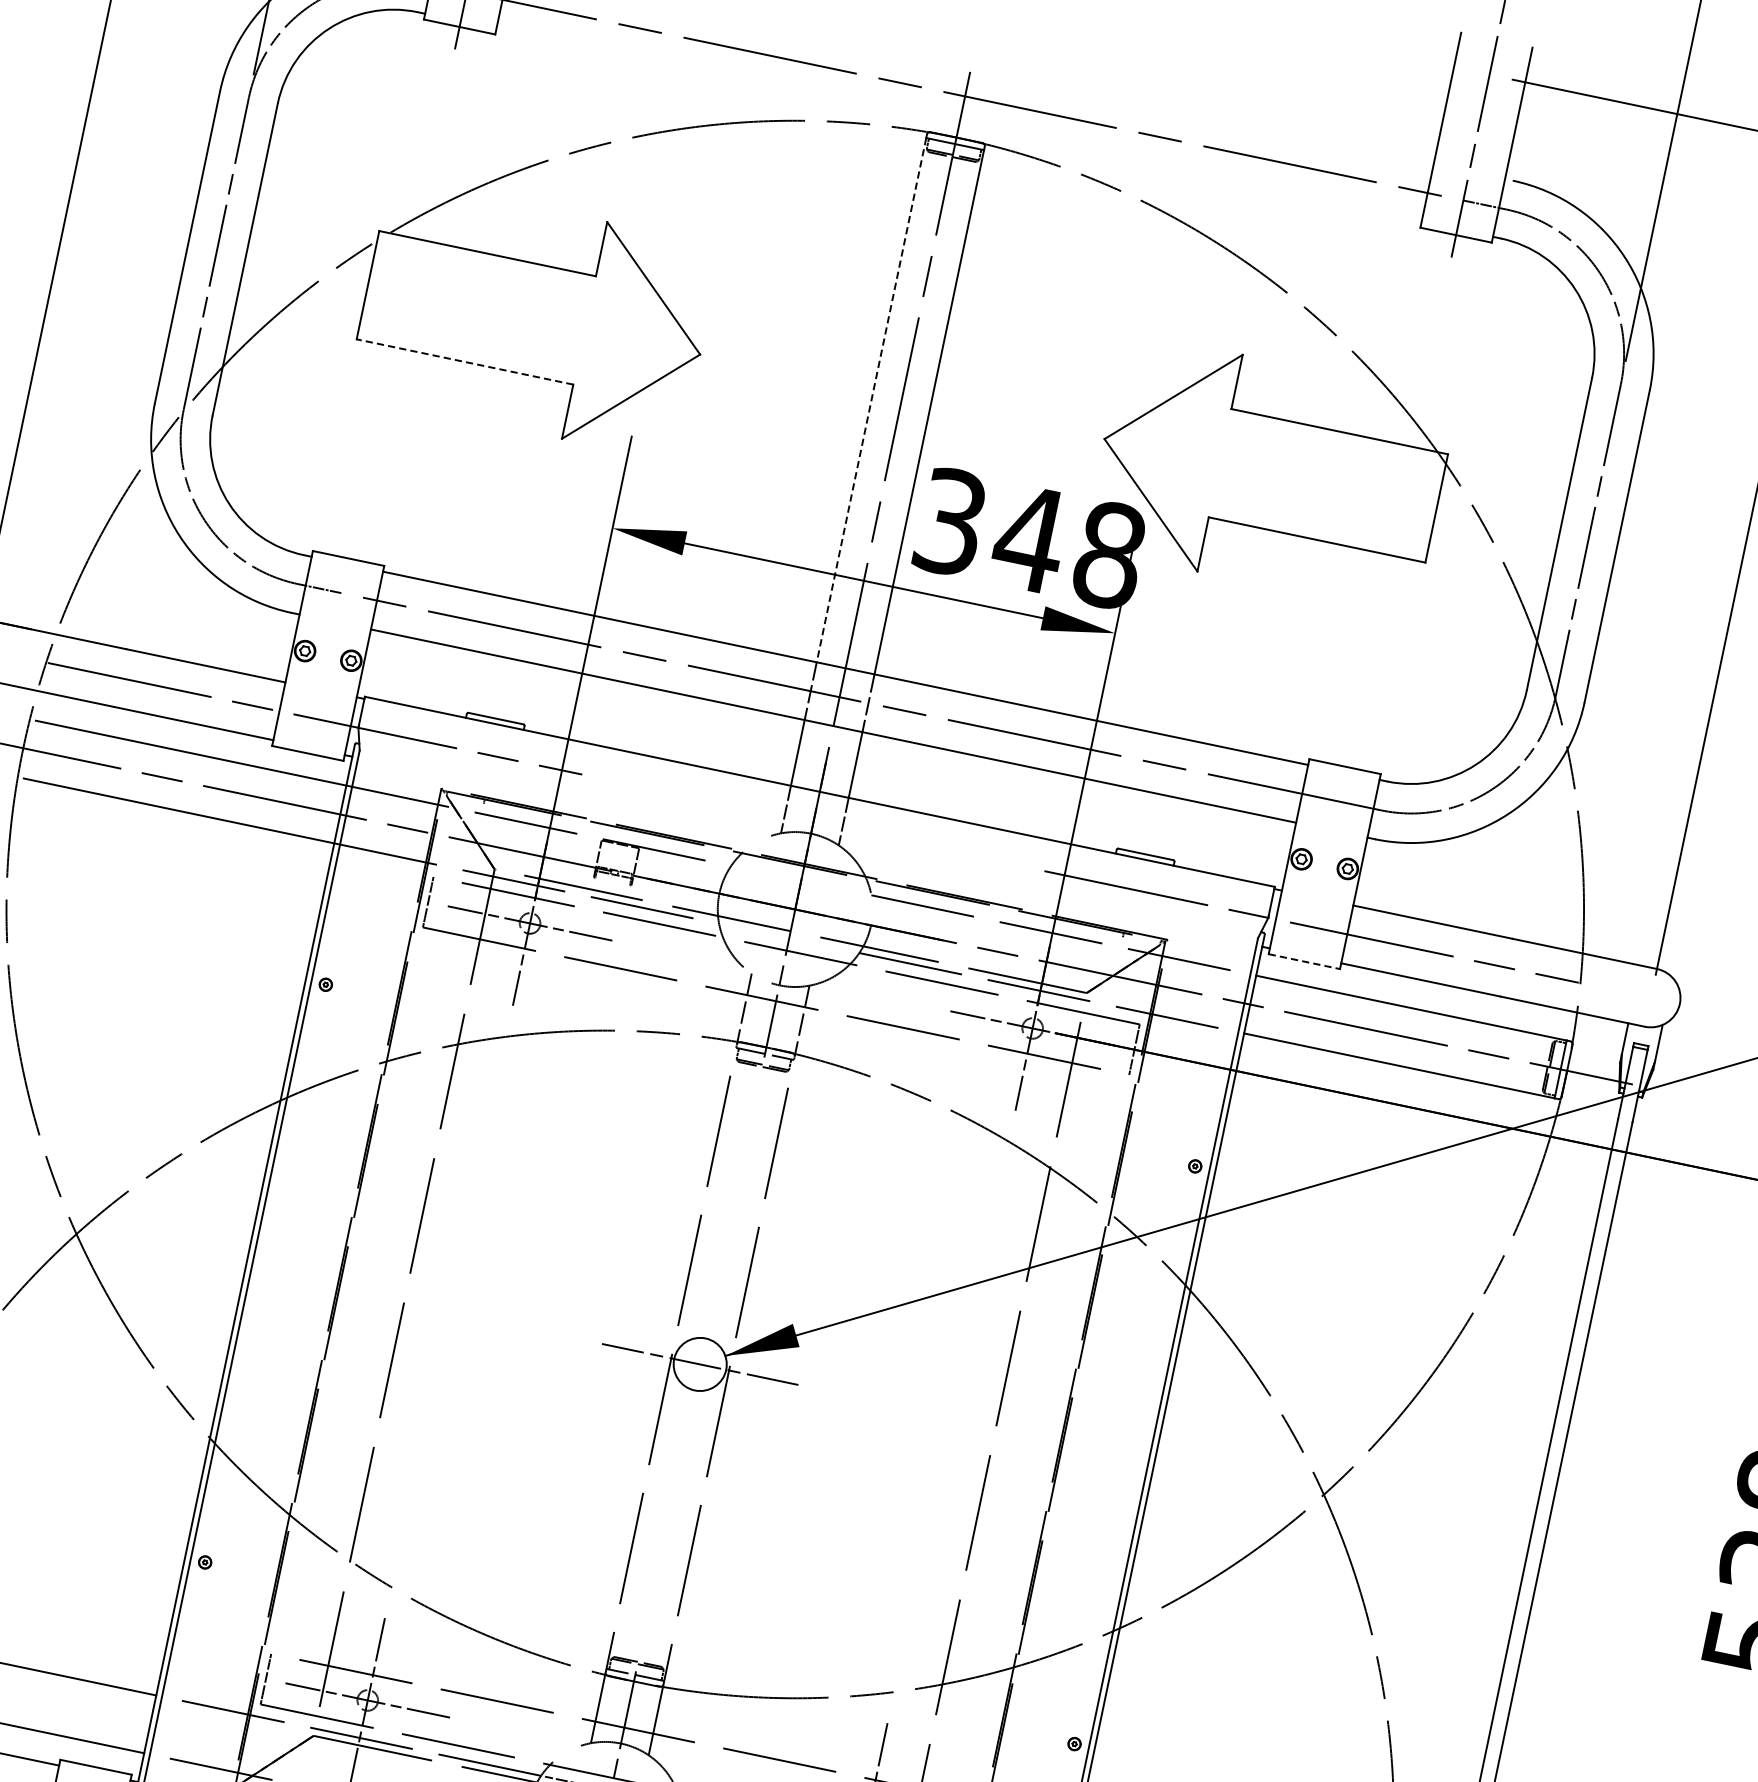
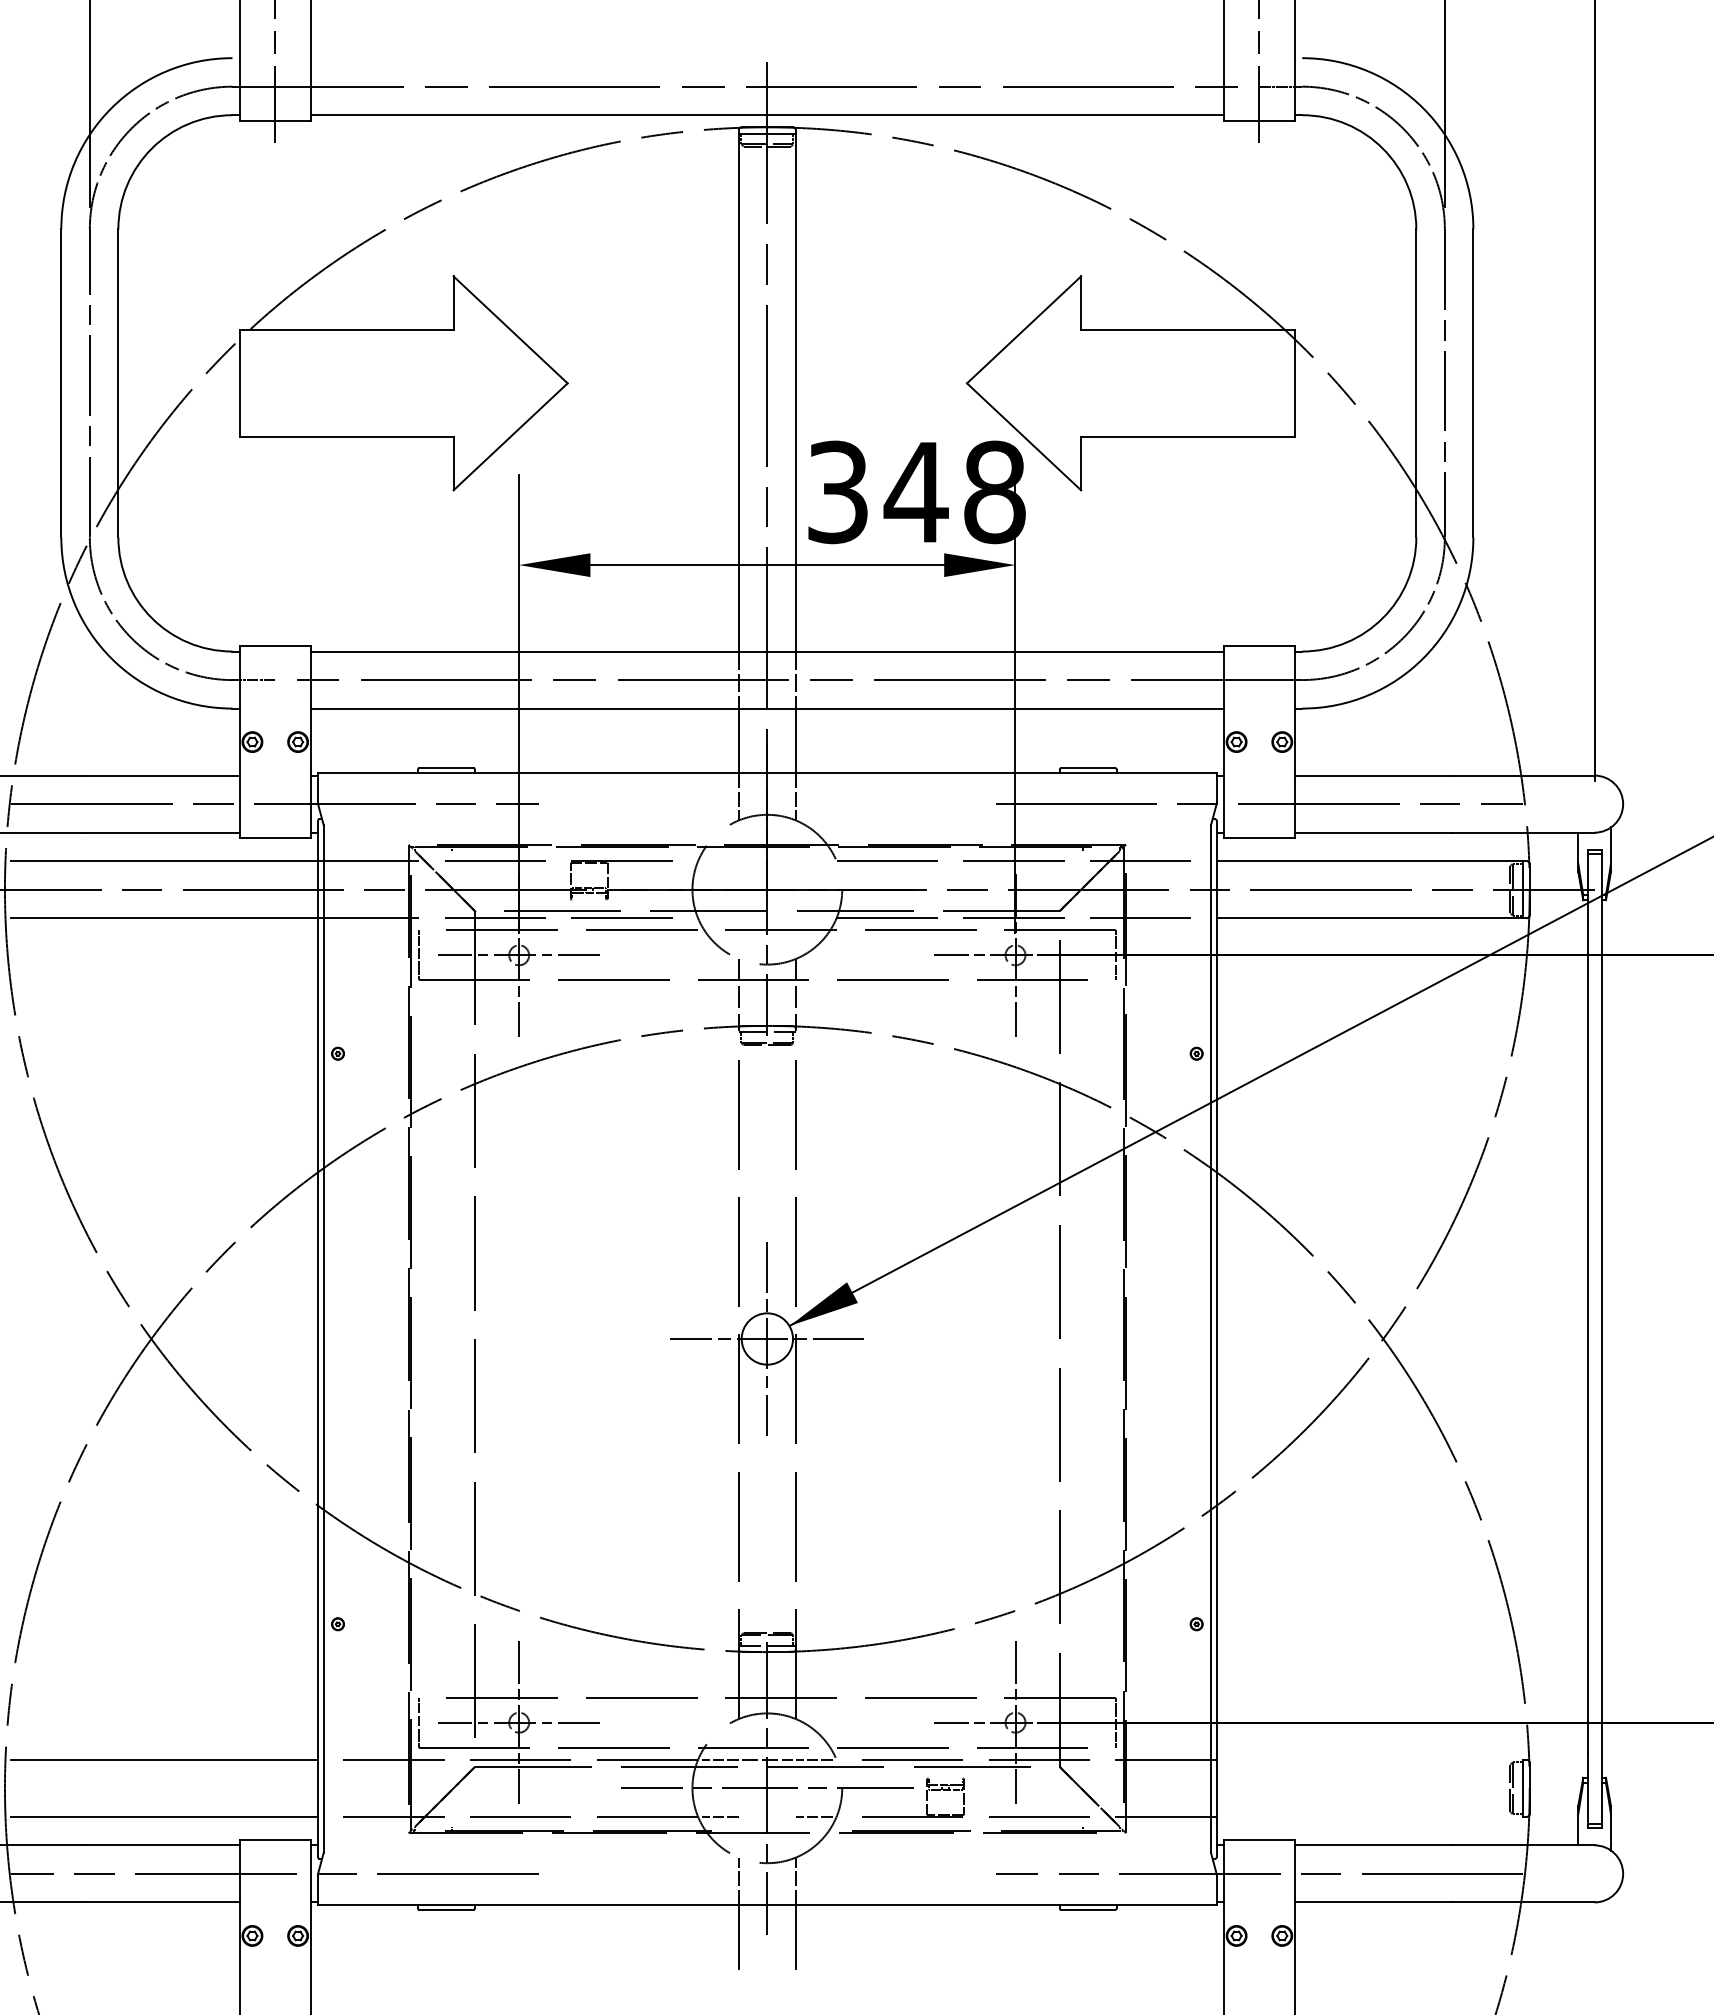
line: (959, 125) -> (767, 115), added
line: (464, 361) -> (346, 436), dashed -> solid
line: (871, 399) -> (738, 392), dashed -> solid
line: (1304, 961) -> (1259, 838), dashed -> solid
line: (700, 1364) -> (767, 1339), added

